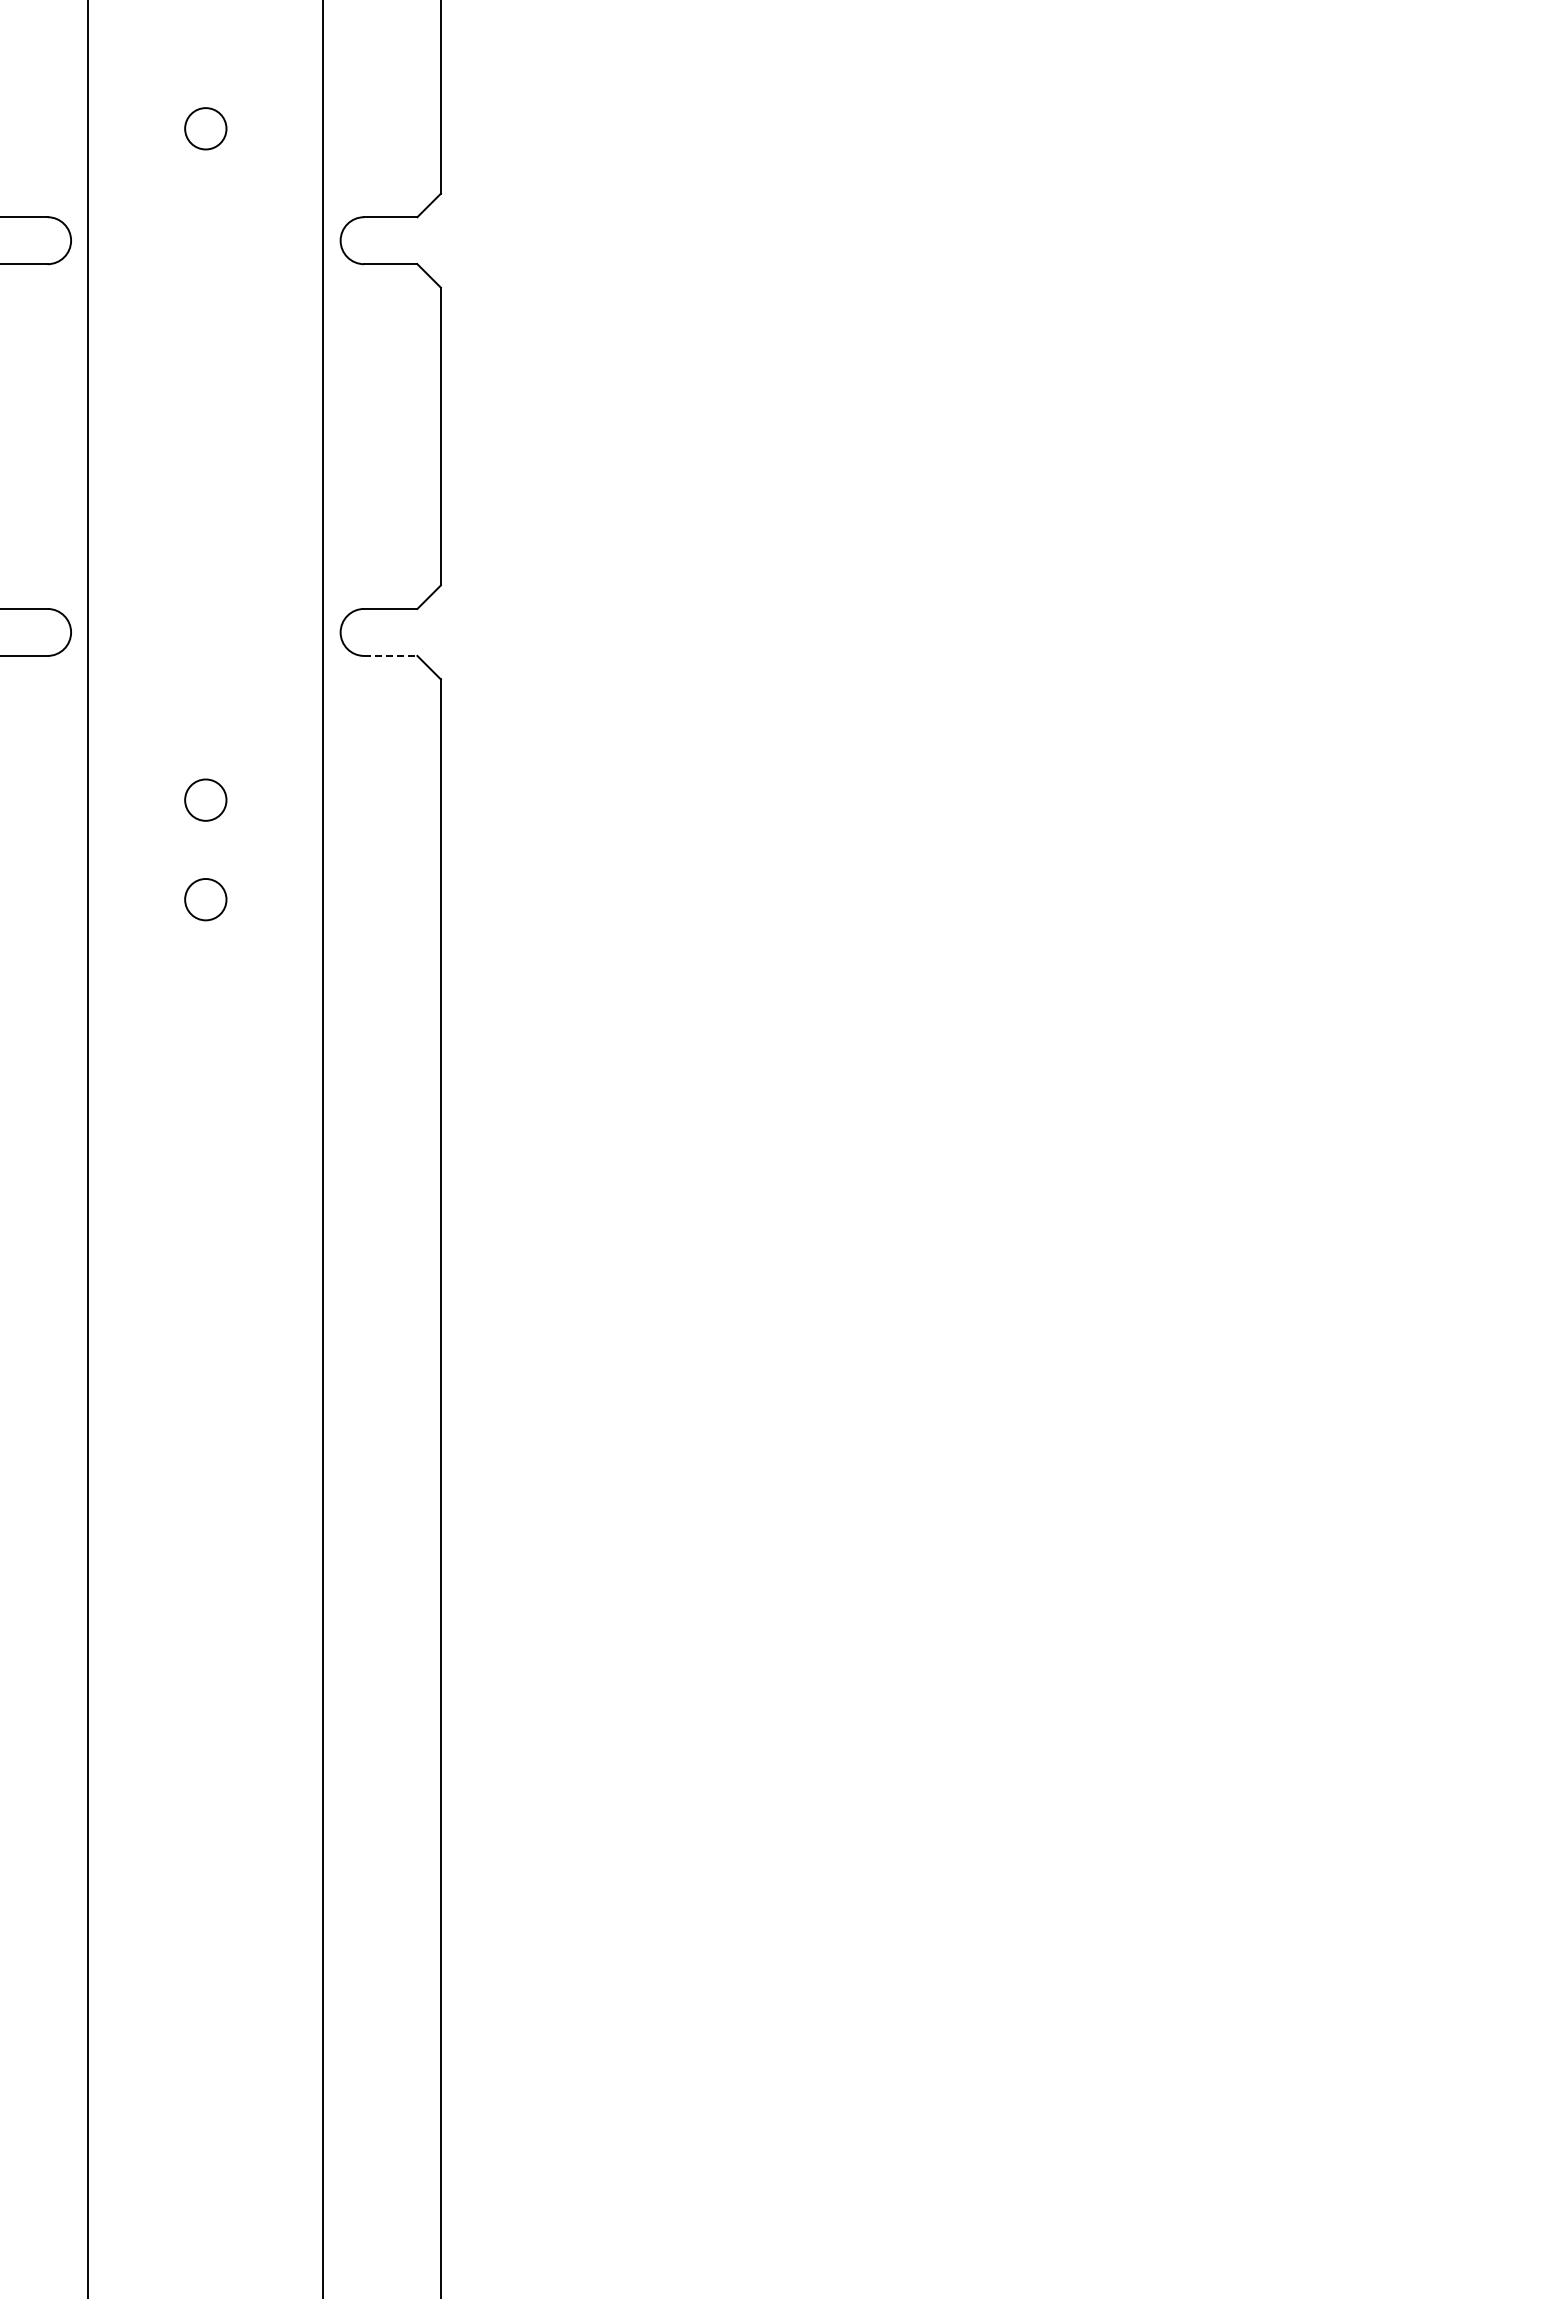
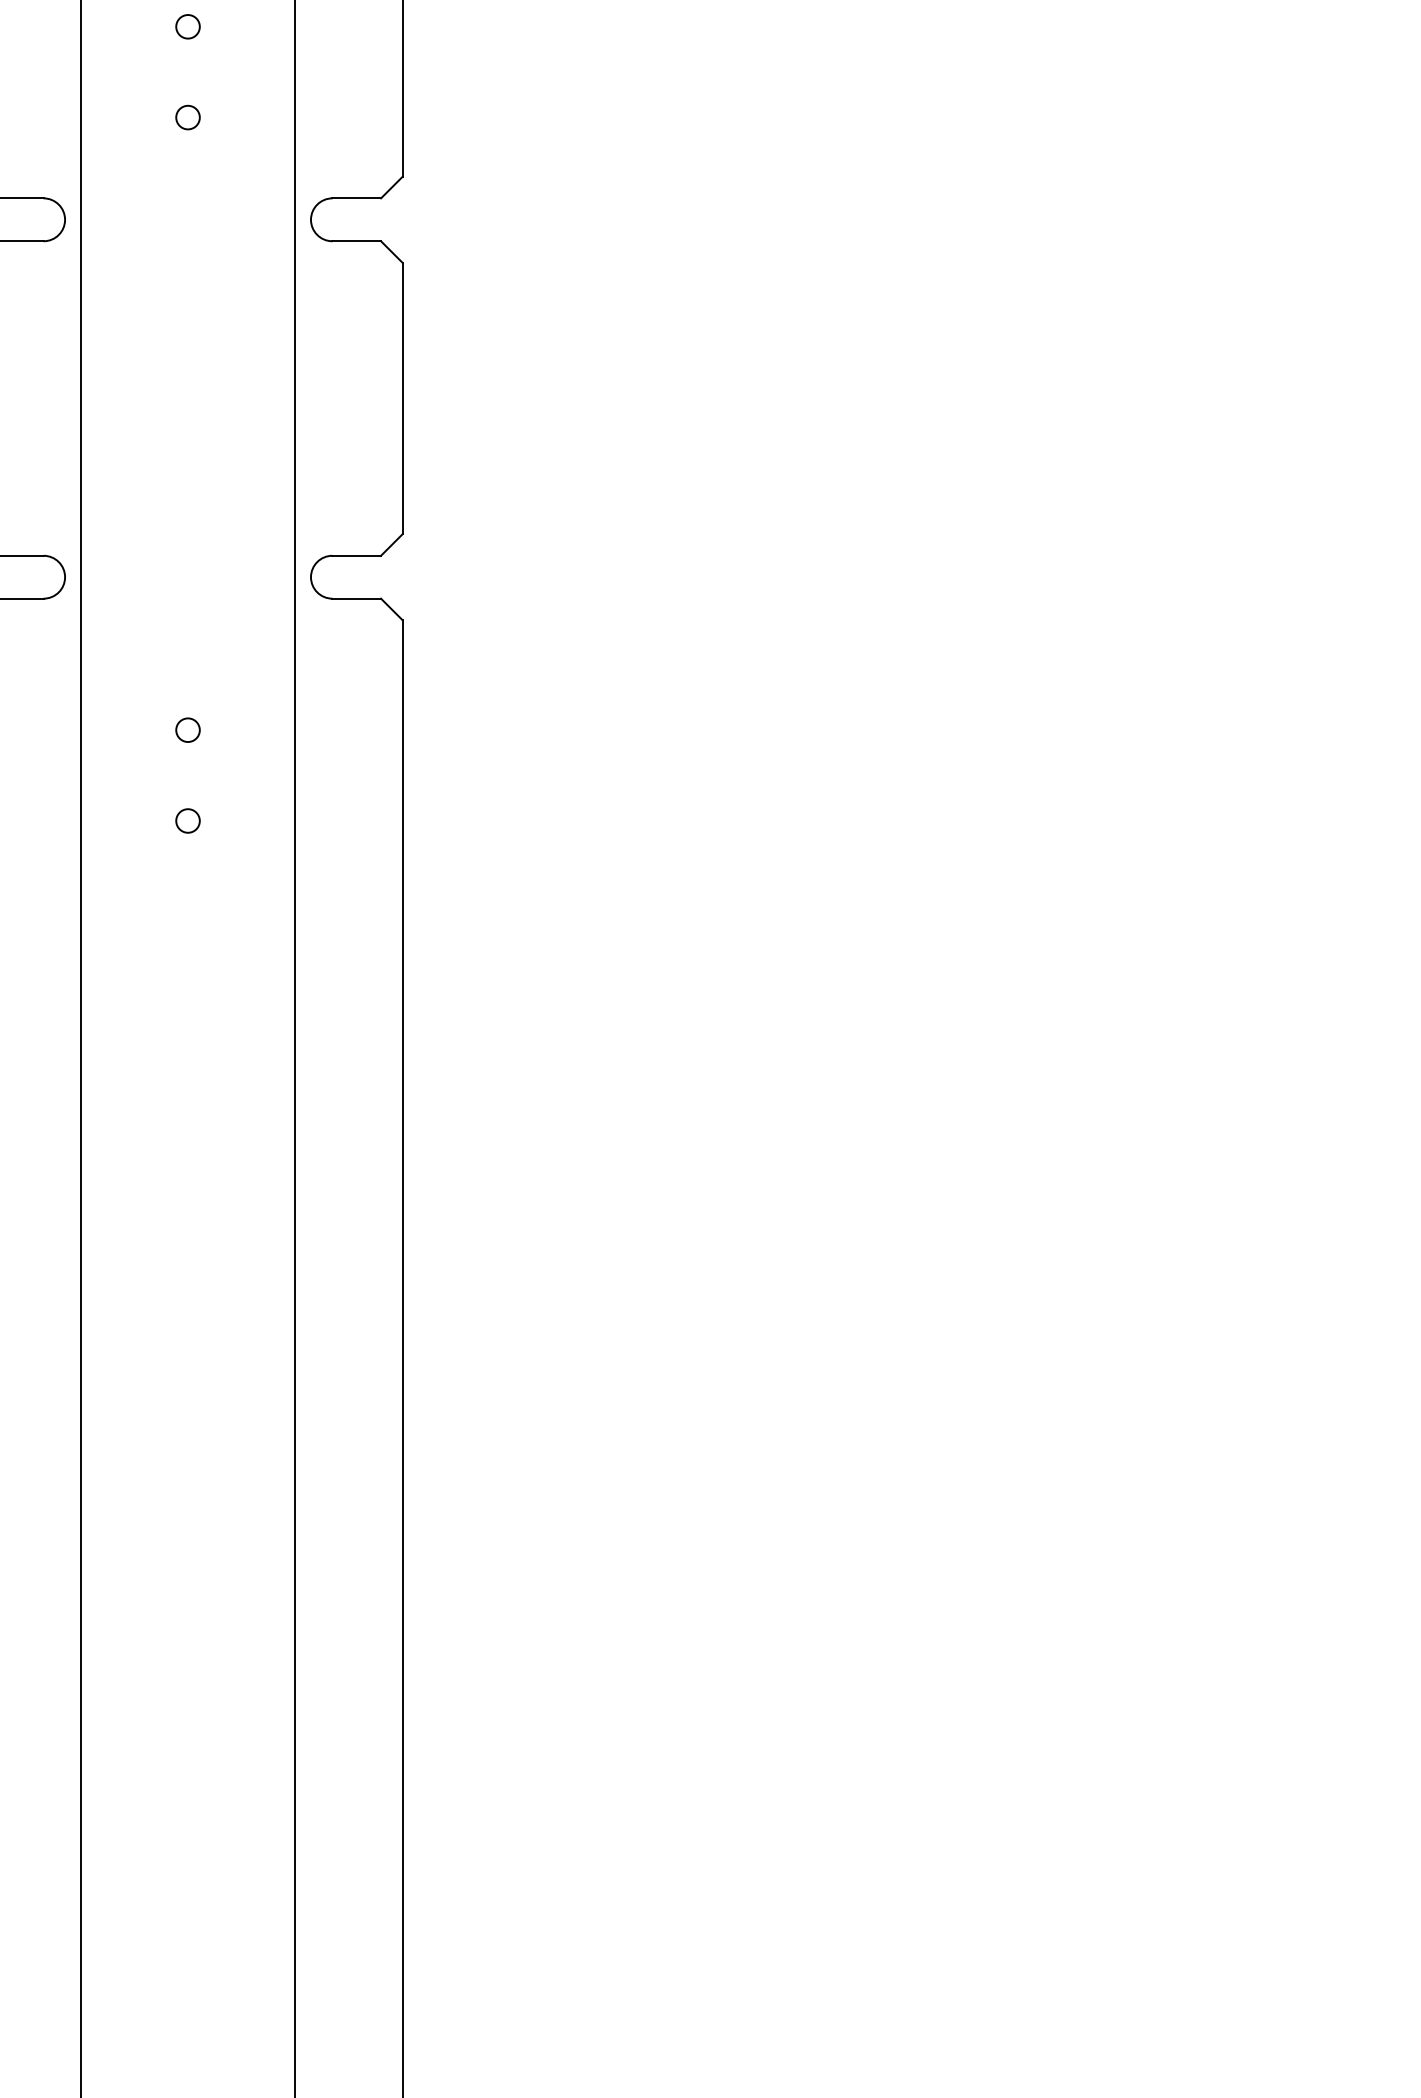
circle: (205, 28) -> (187, 26), added
circle: (205, 128) -> (187, 117), size x0.62
line: (390, 655) -> (356, 598), dashed -> solid
circle: (205, 799) -> (187, 729), size x0.62
circle: (205, 899) -> (187, 820), size x0.62

